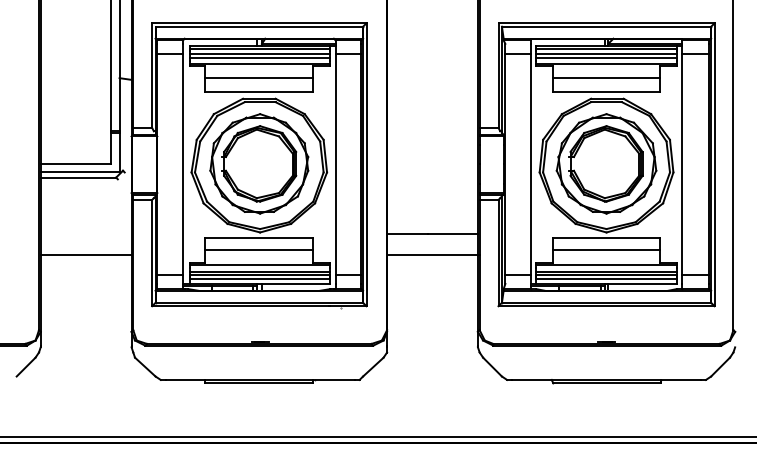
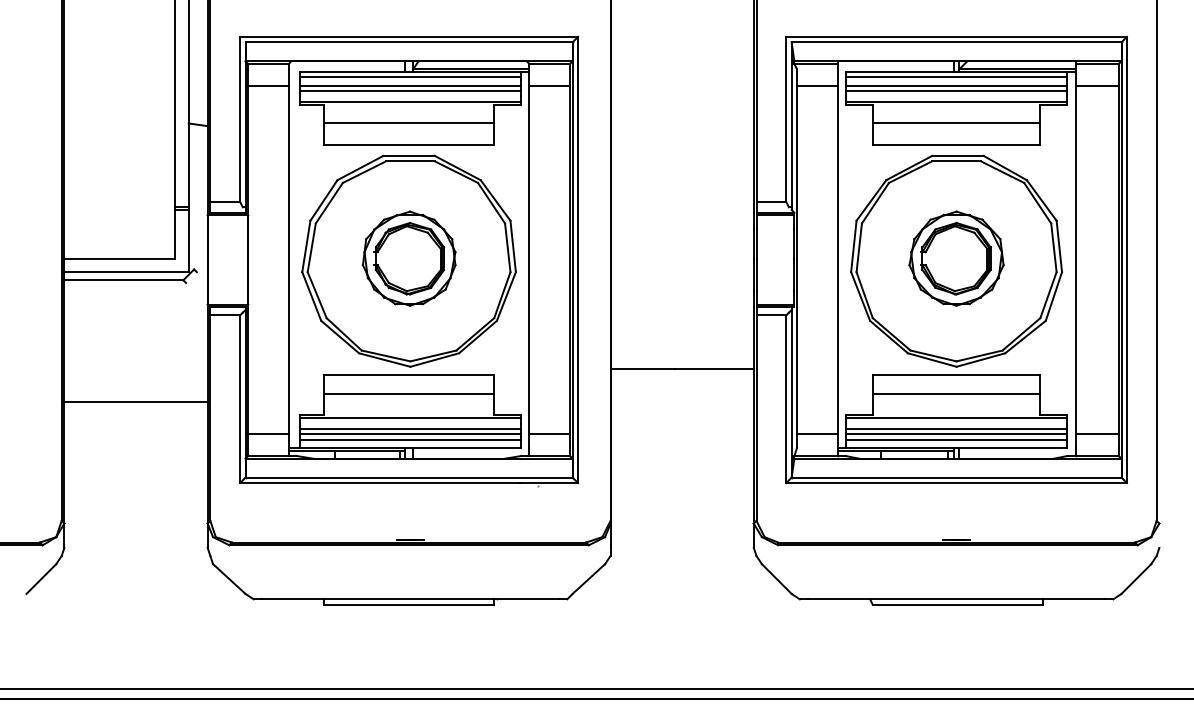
part: (259, 163) -> (409, 258), size x0.6
part: (606, 163) -> (956, 258), size x0.6
line: (433, 254) -> (683, 401), removed

